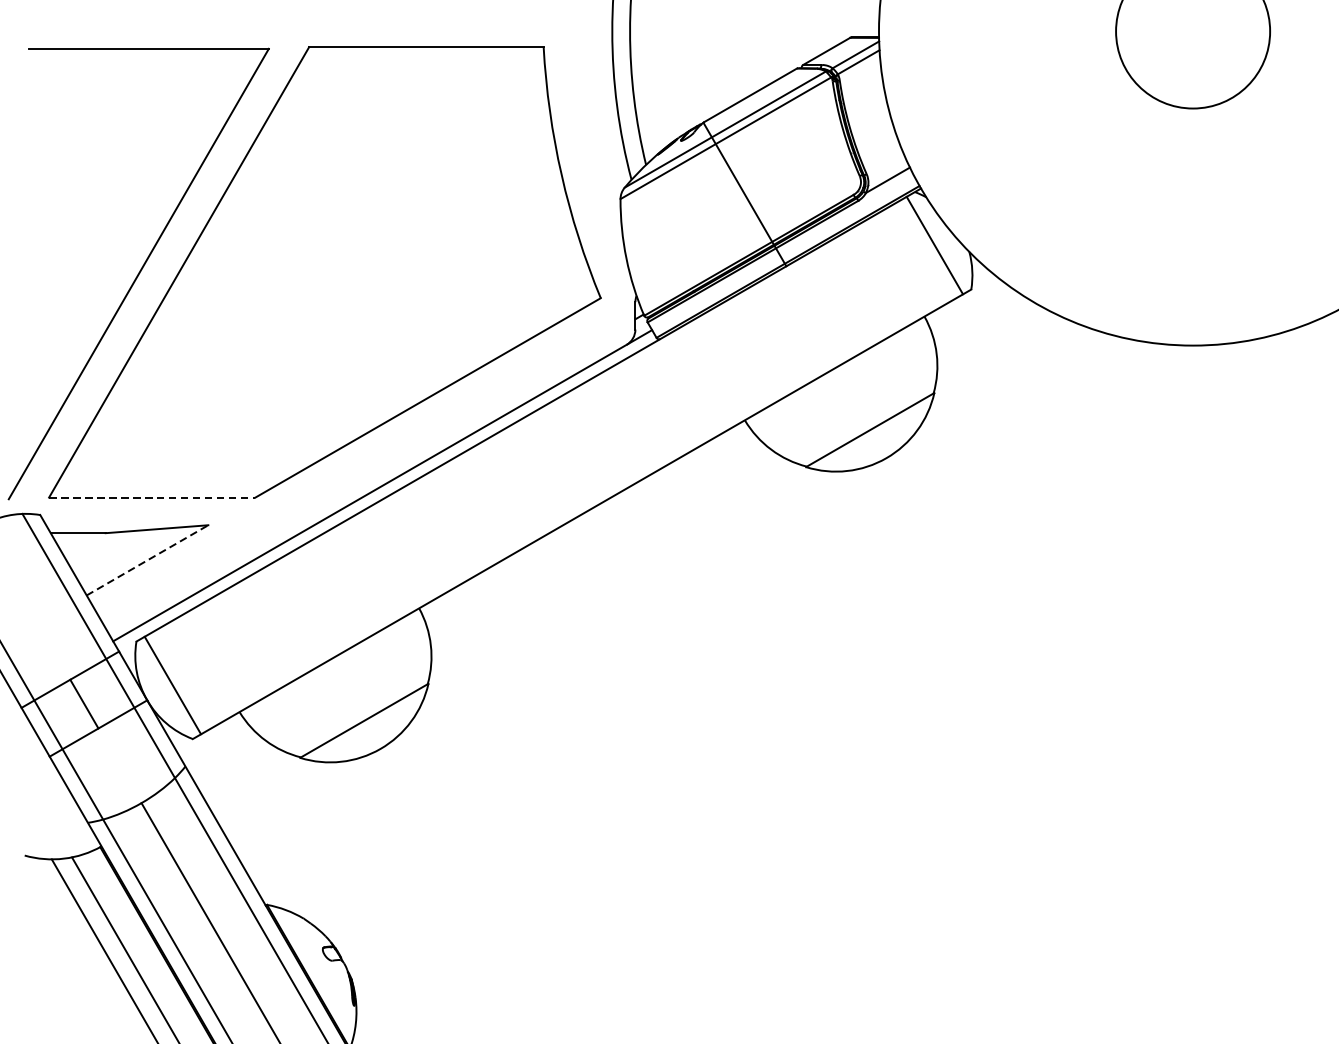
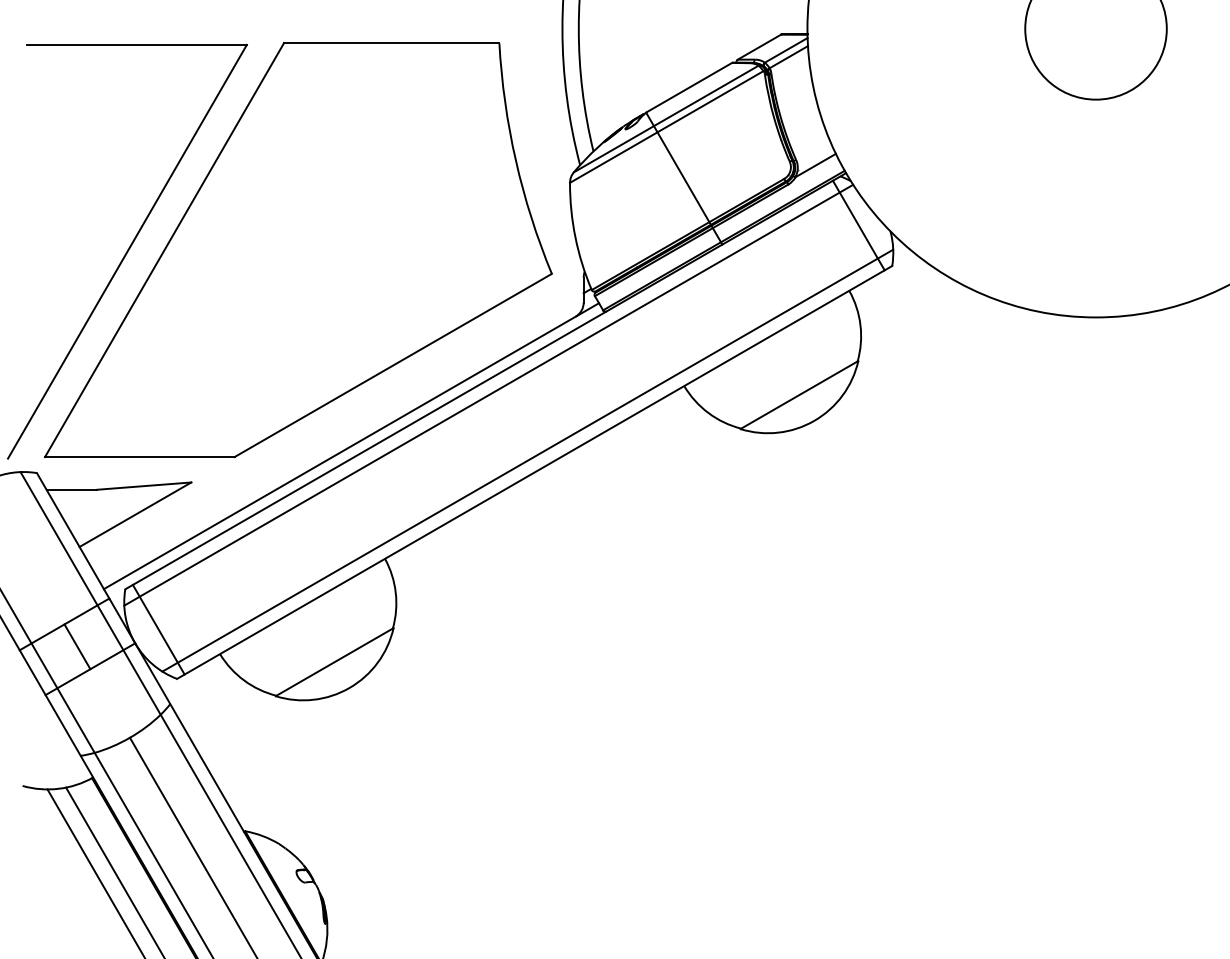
line: (531, 429) -> (488, 394), added
line: (151, 498) -> (139, 457), dashed -> solid
line: (574, 501) -> (527, 460), added
line: (147, 560) -> (135, 514), dashed -> solid

